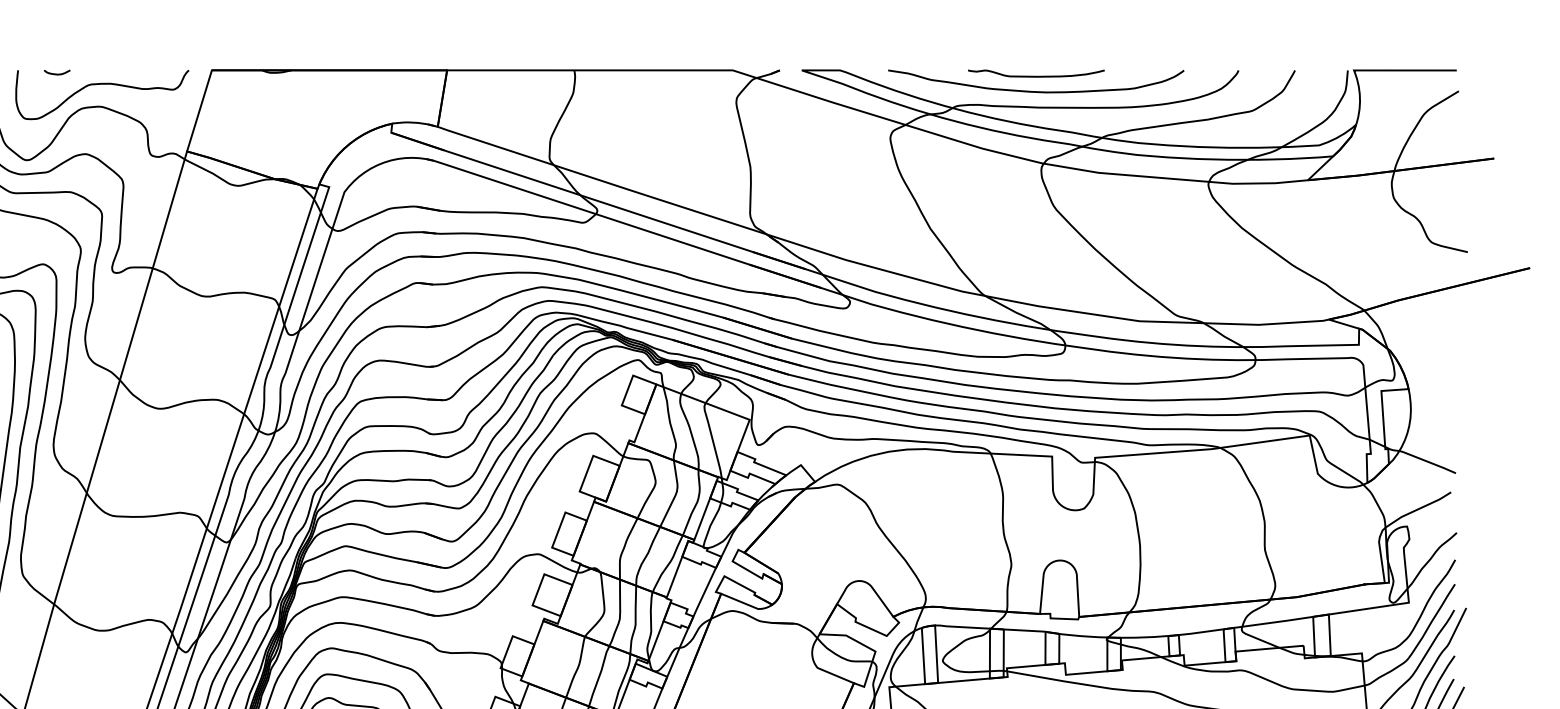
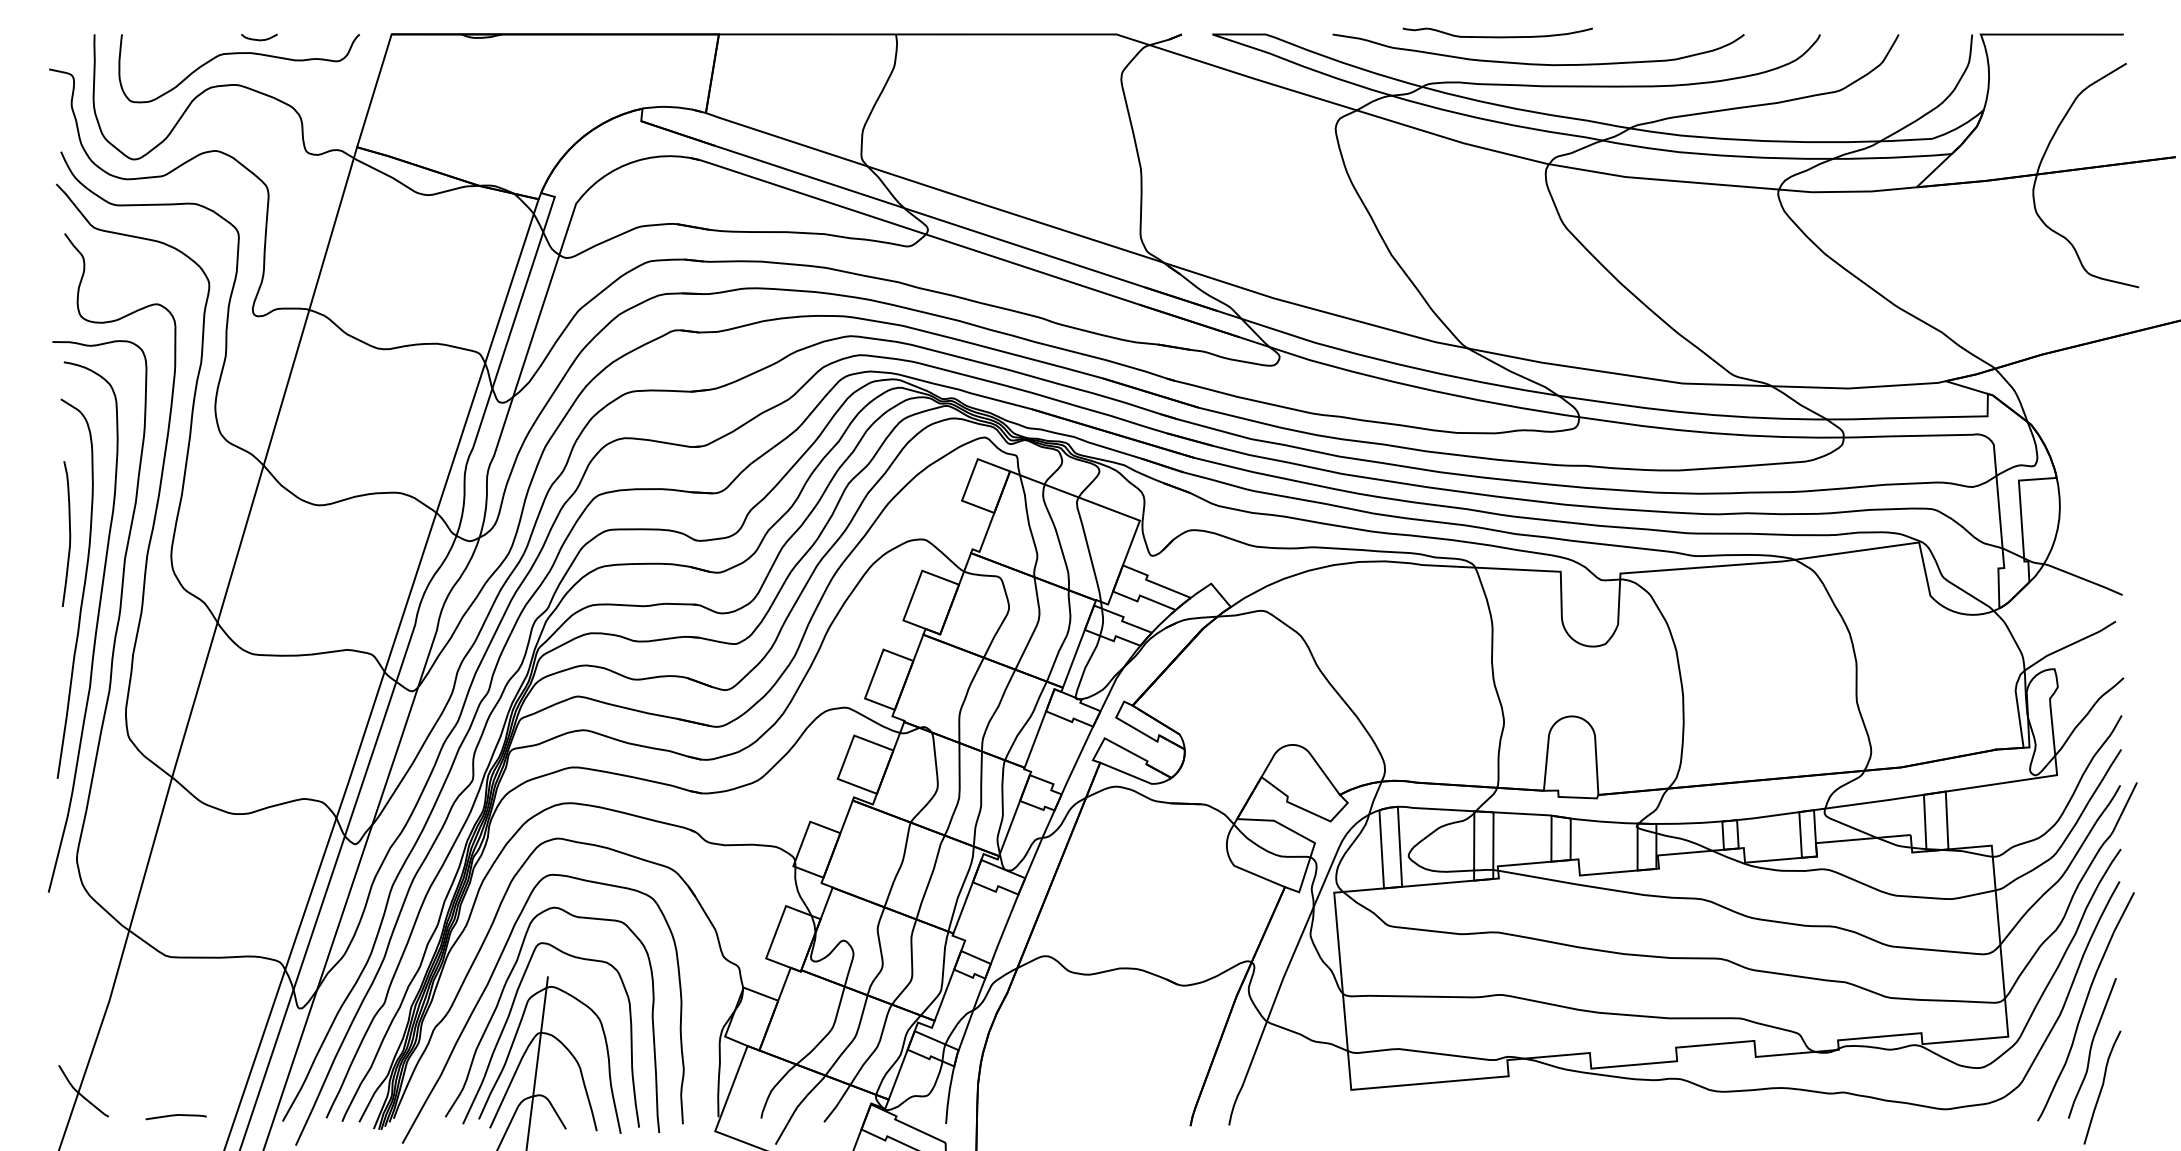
curve: (57, 74) -> (259, 39), moved
curve: (1036, 76) -> (1497, 36), moved

